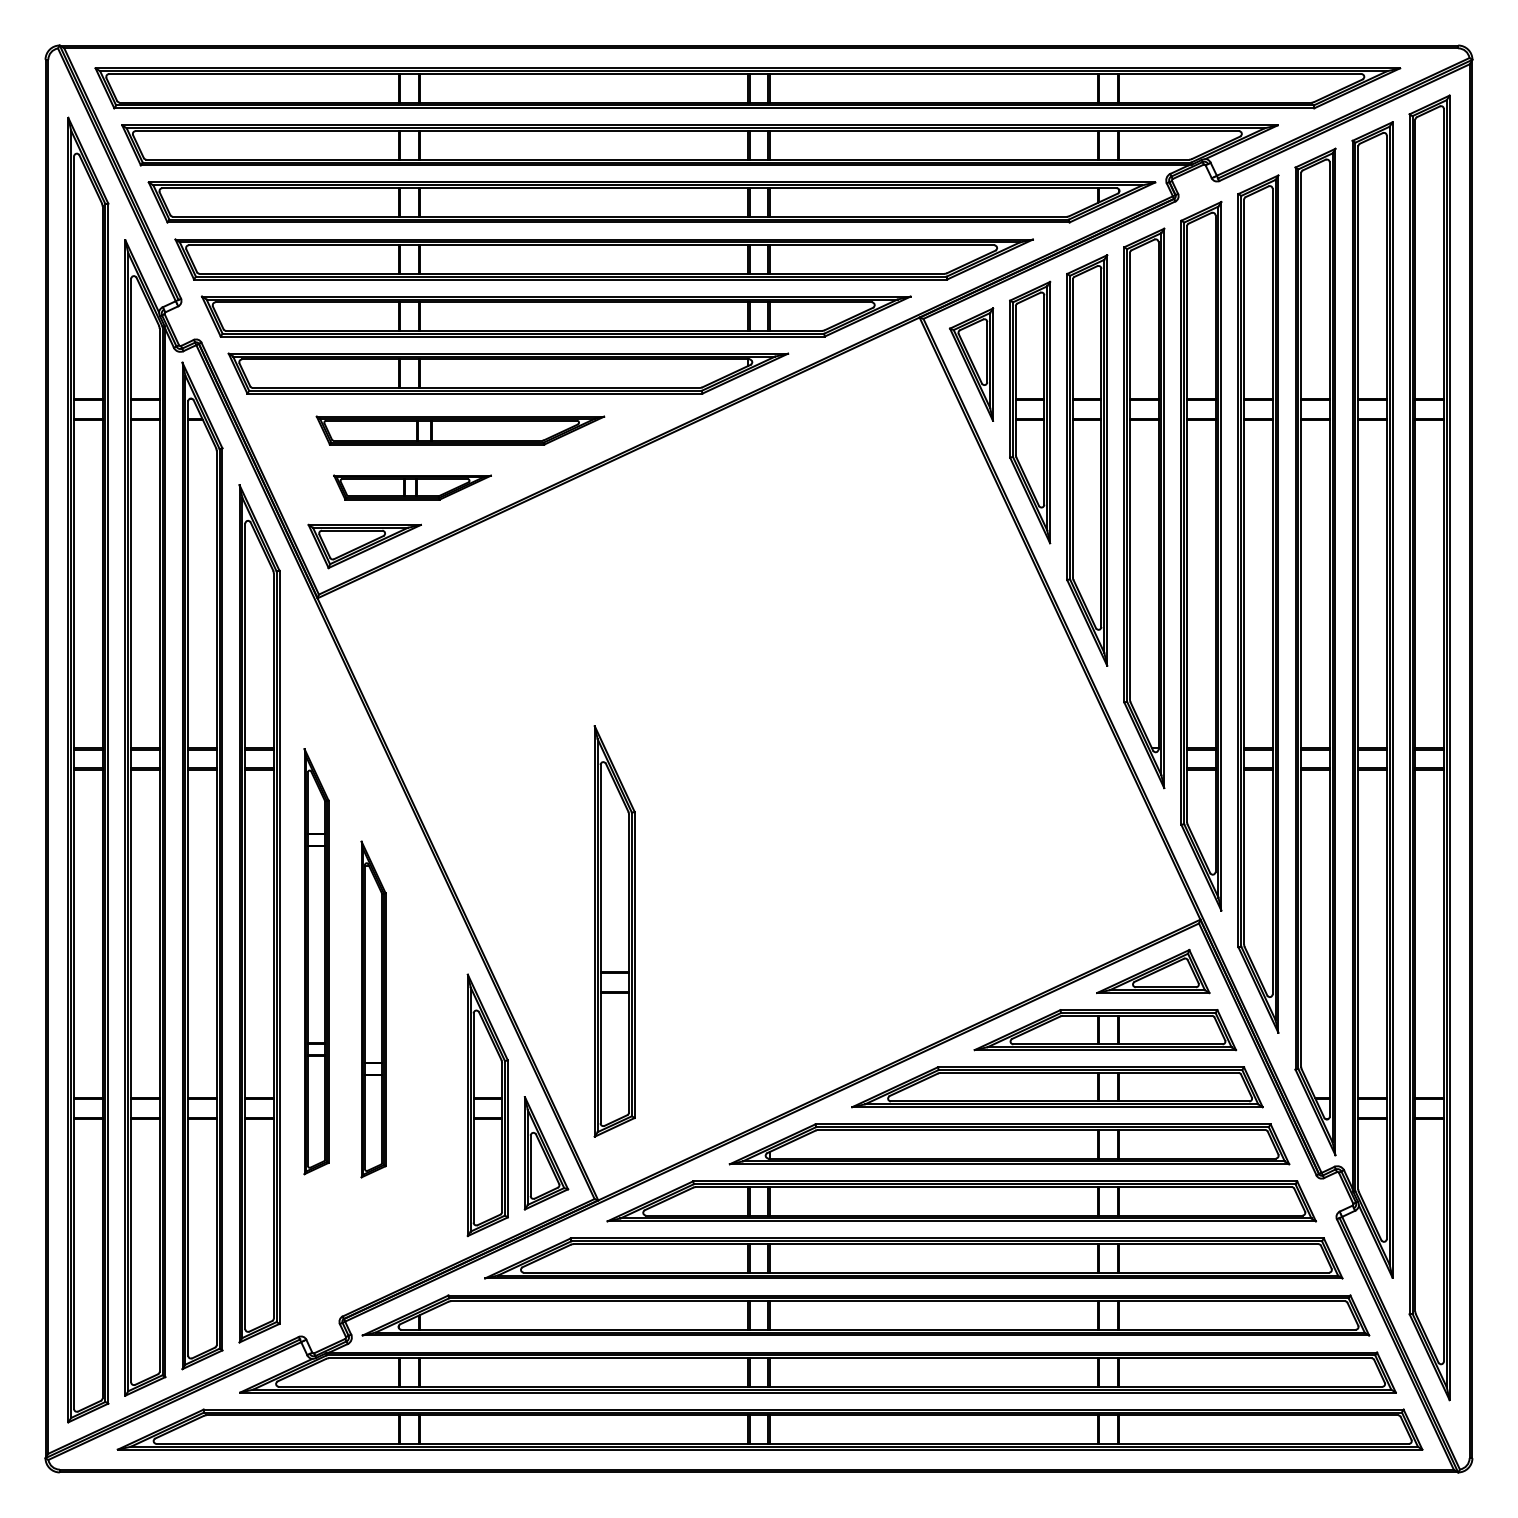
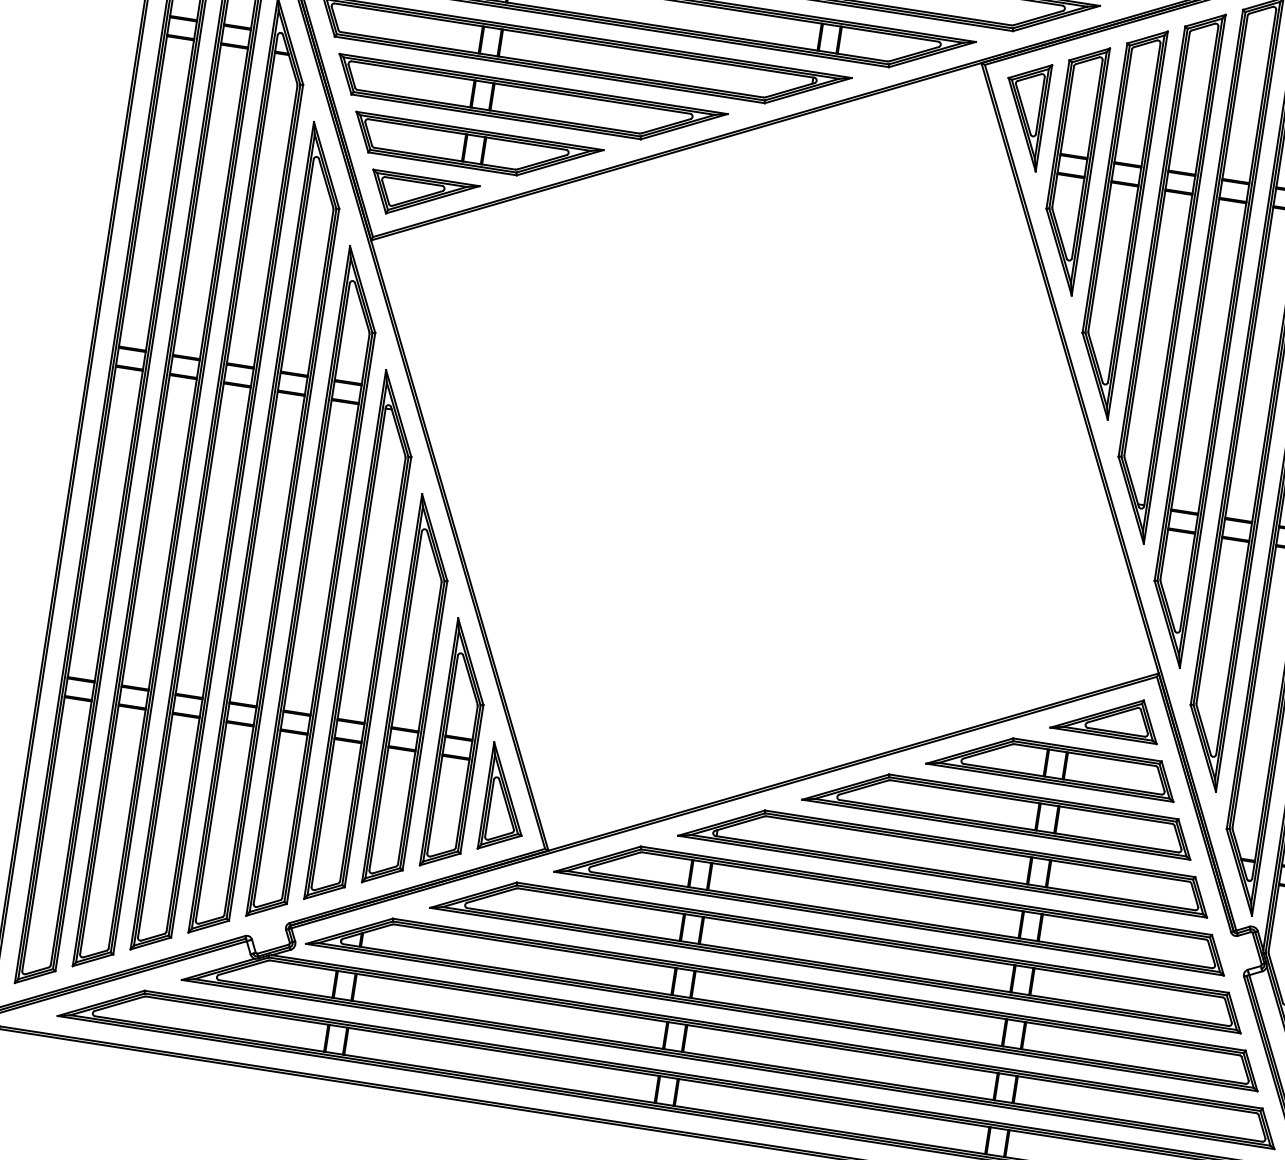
part: (460, 430) -> (530, 102), size x1.43
part: (412, 487) -> (477, 149), size x1.67
part: (614, 931) -> (410, 691), moved
part: (316, 961) -> (316, 583), size x1.67
part: (373, 1009) -> (363, 637), size x1.67

